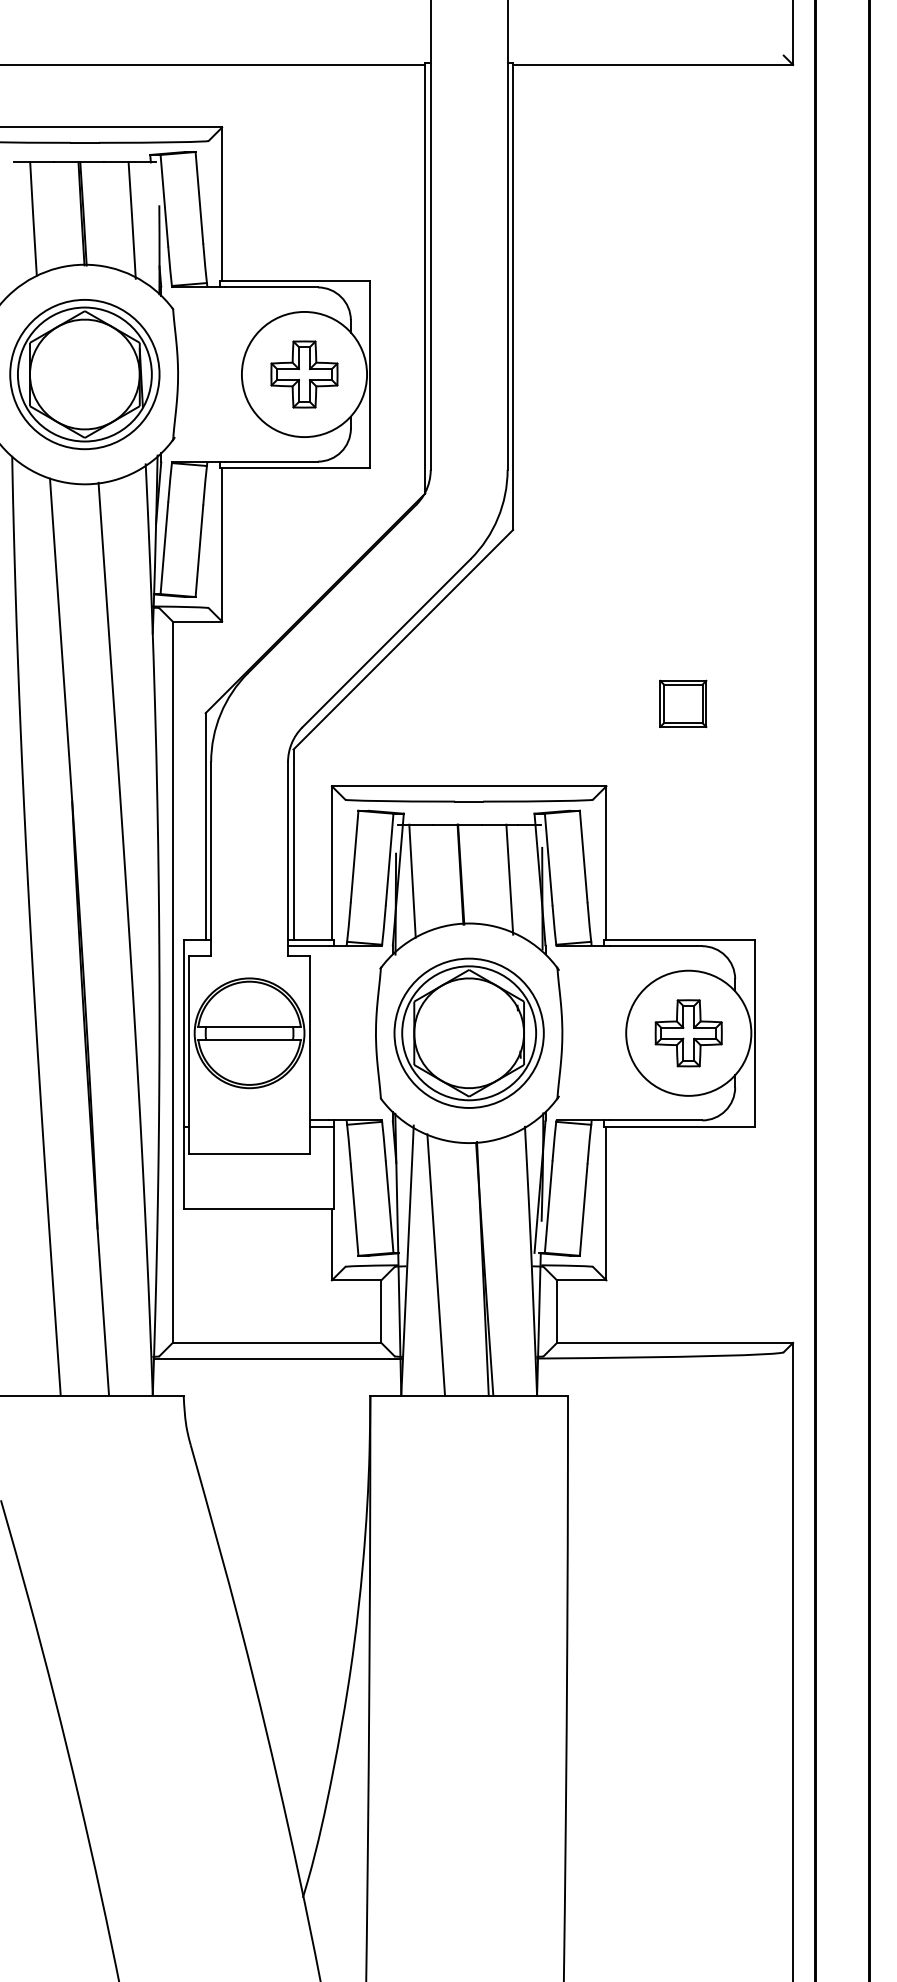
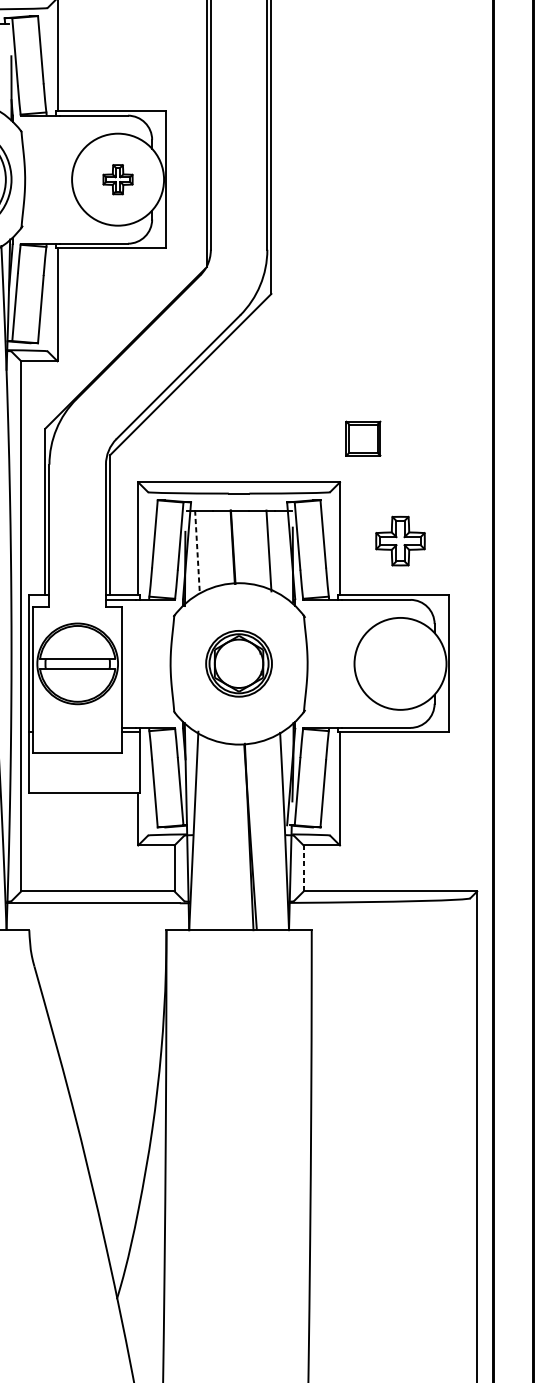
part: (304, 374) -> (118, 179), size x0.6
part: (683, 703) -> (363, 438), moved
line: (412, 881) -> (197, 552), solid -> dashed
part: (468, 1032) -> (238, 663), size x0.6
part: (688, 1033) -> (400, 541), moved
line: (436, 1264) -> (215, 833), removed
line: (557, 1311) -> (304, 868), solid -> dashed

